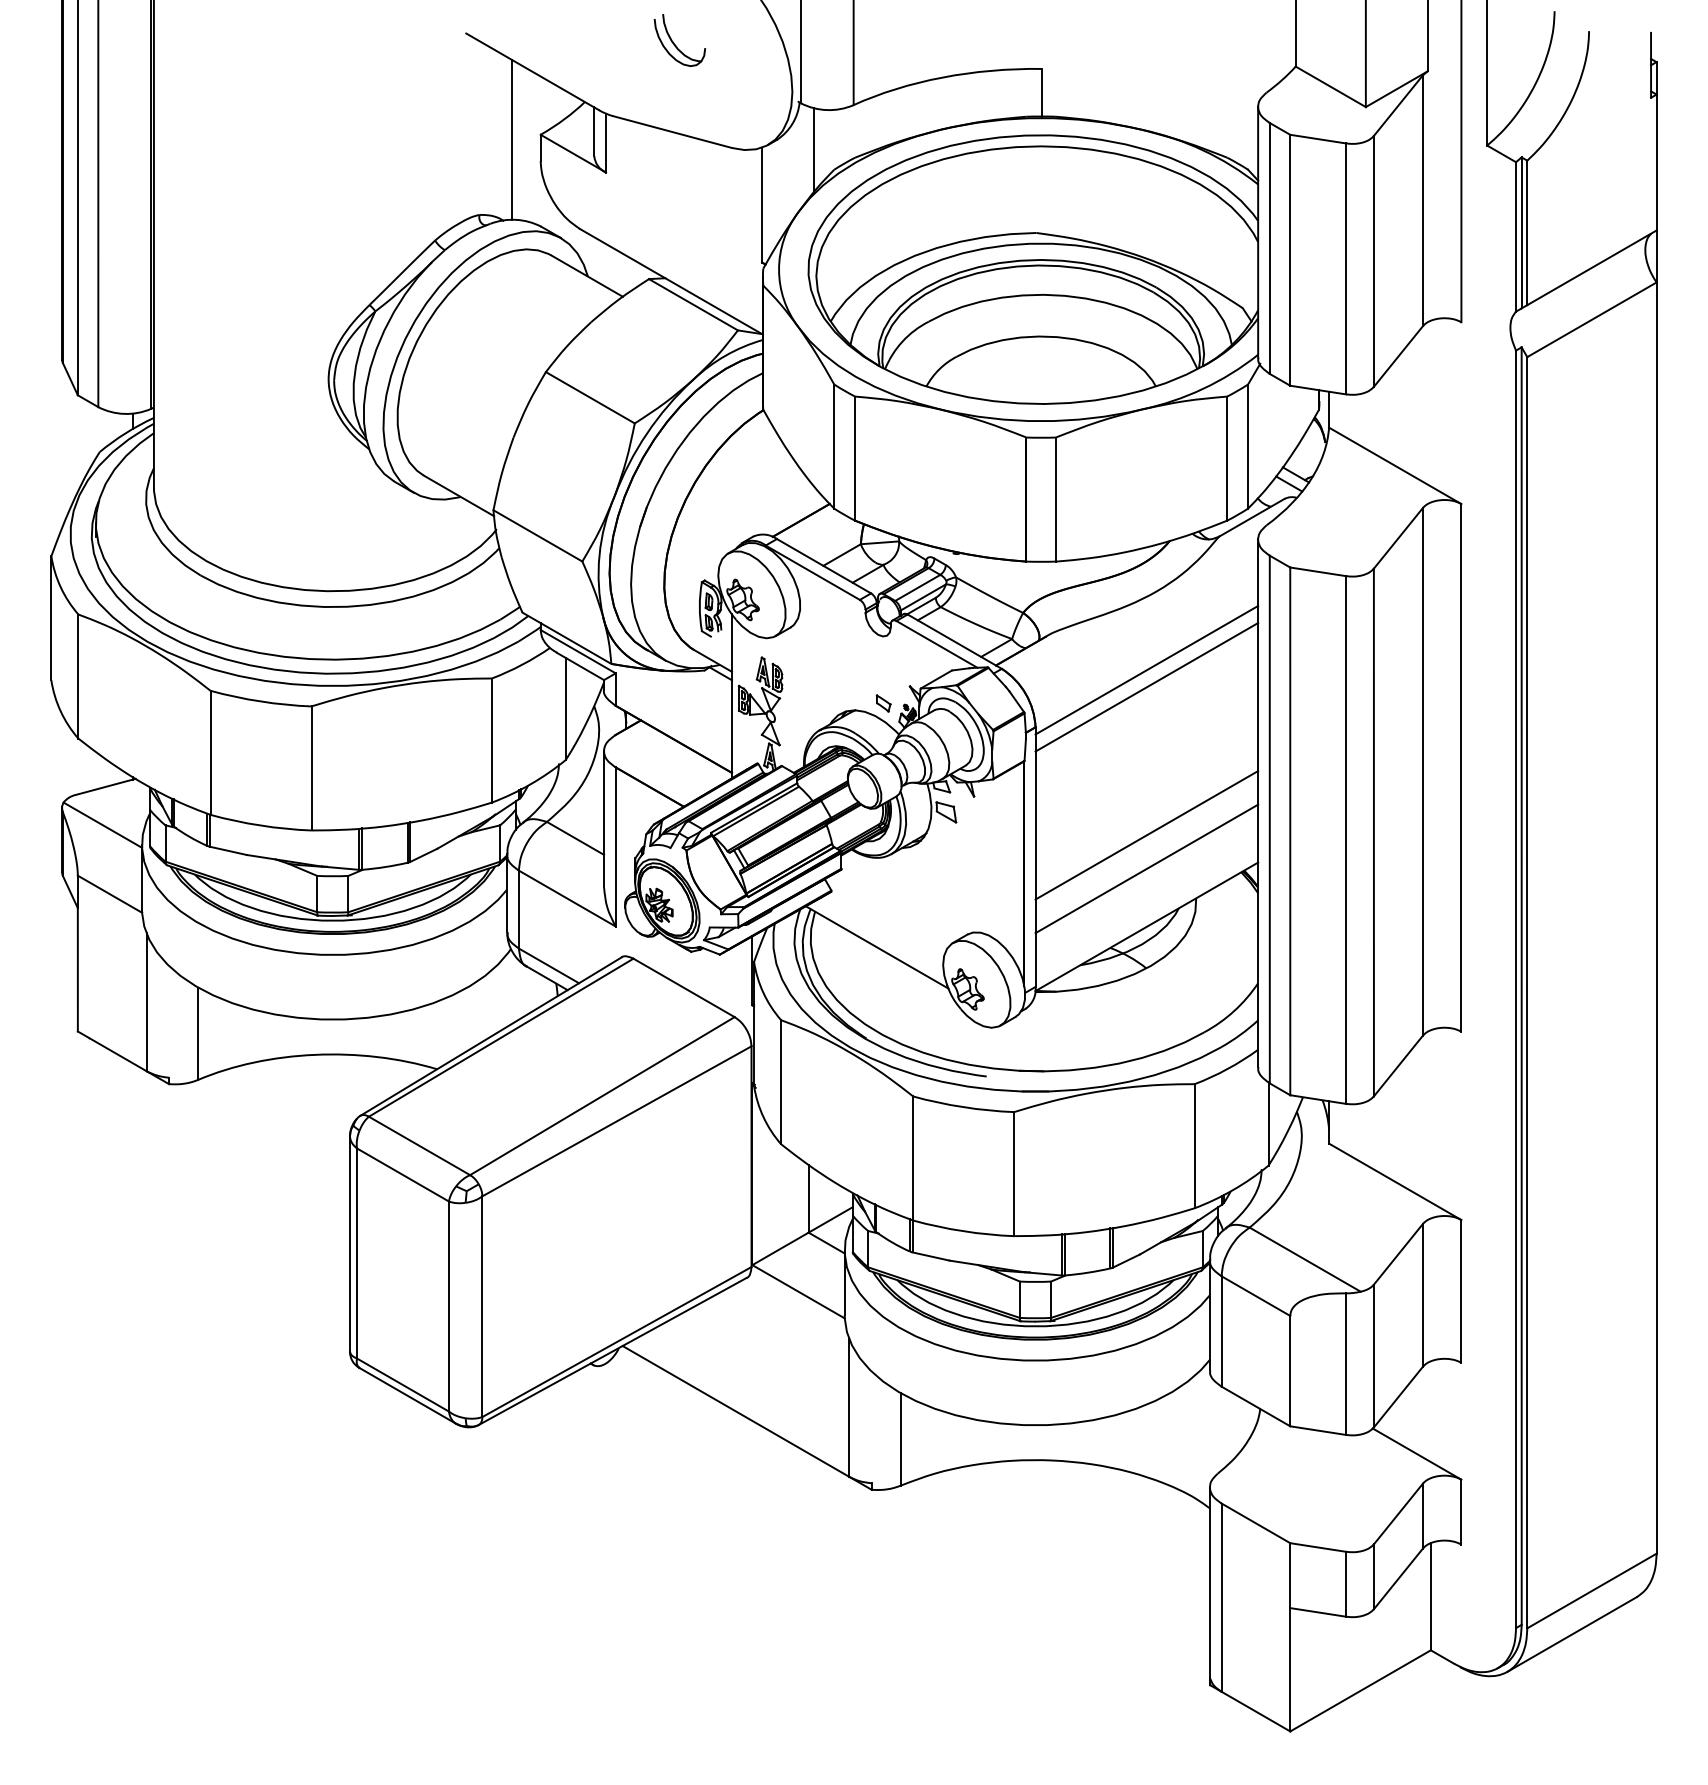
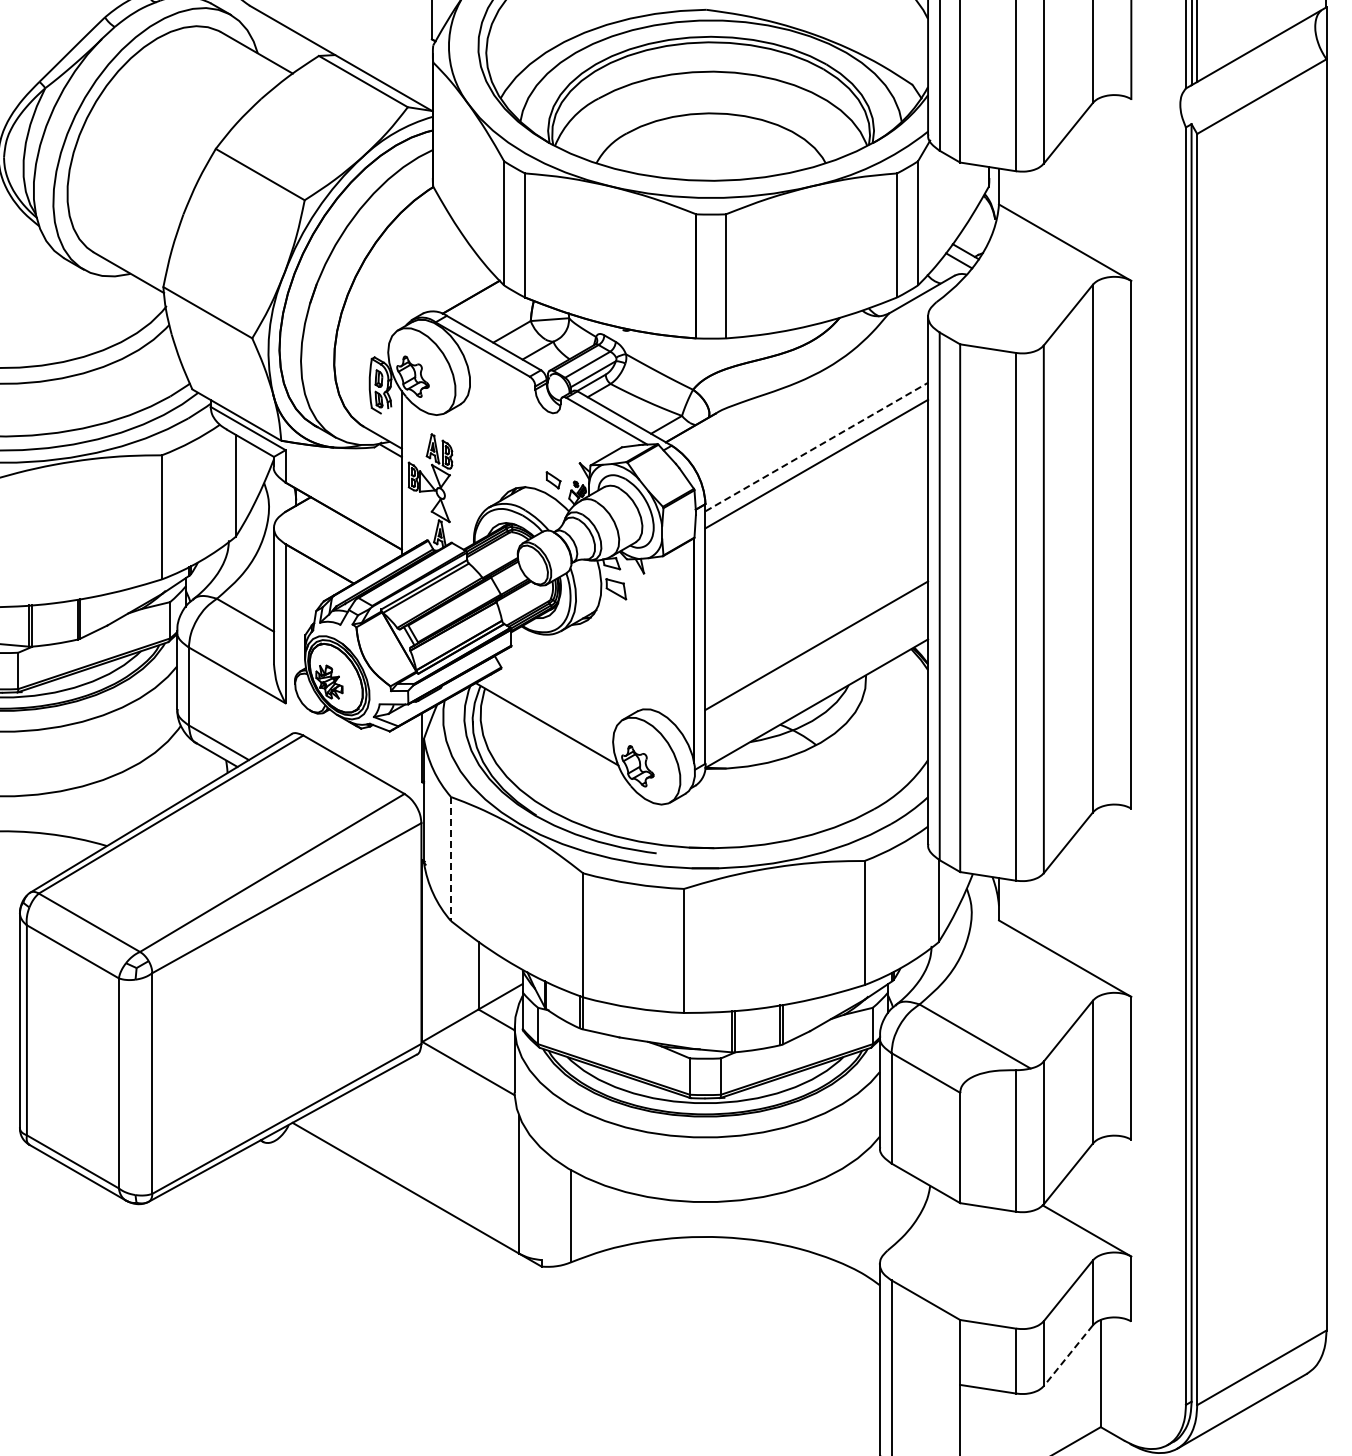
line: (1146, 670) -> (816, 447), solid -> dashed
line: (1146, 835) -> (816, 612), removed
line: (781, 1082) -> (451, 859), solid -> dashed
line: (1398, 1579) -> (1068, 1356), solid -> dashed

